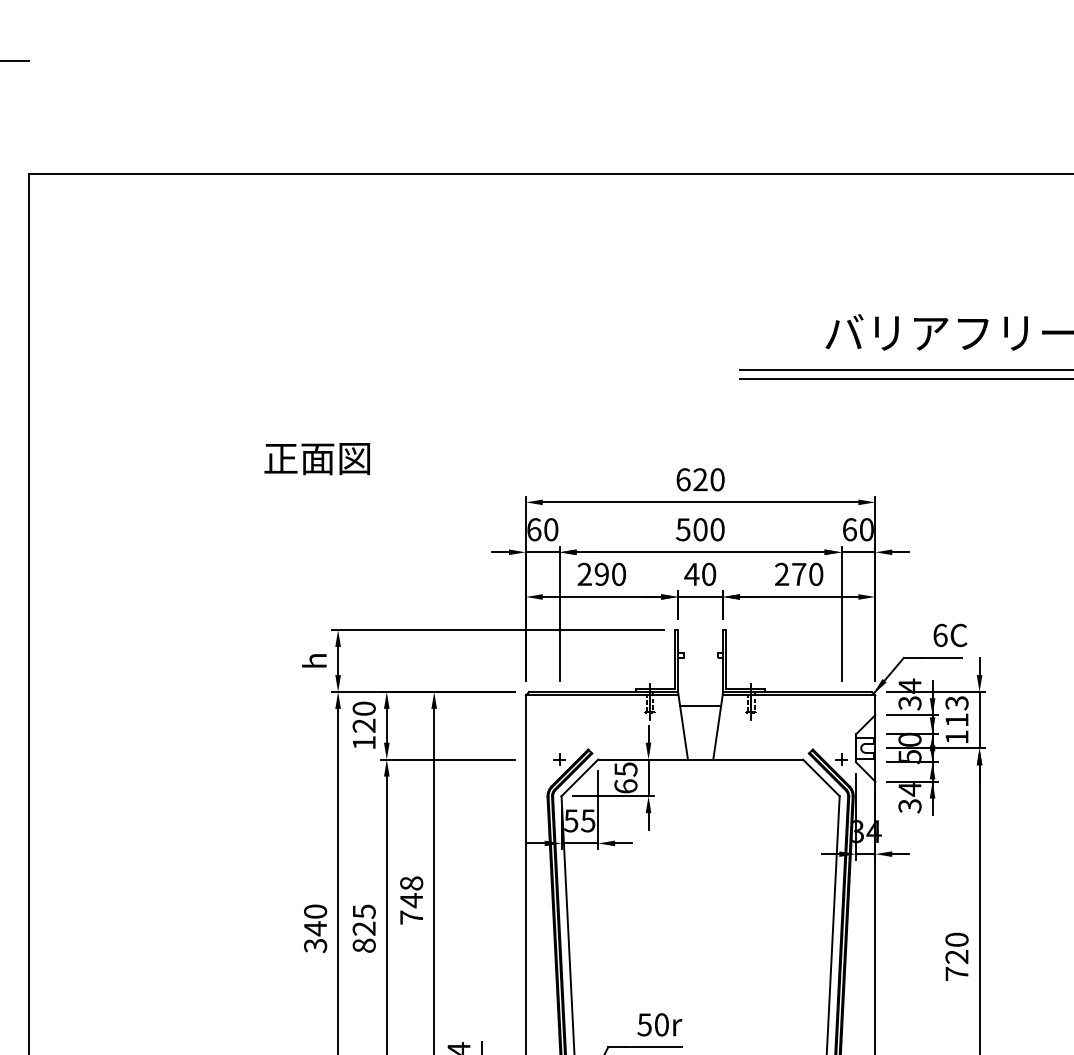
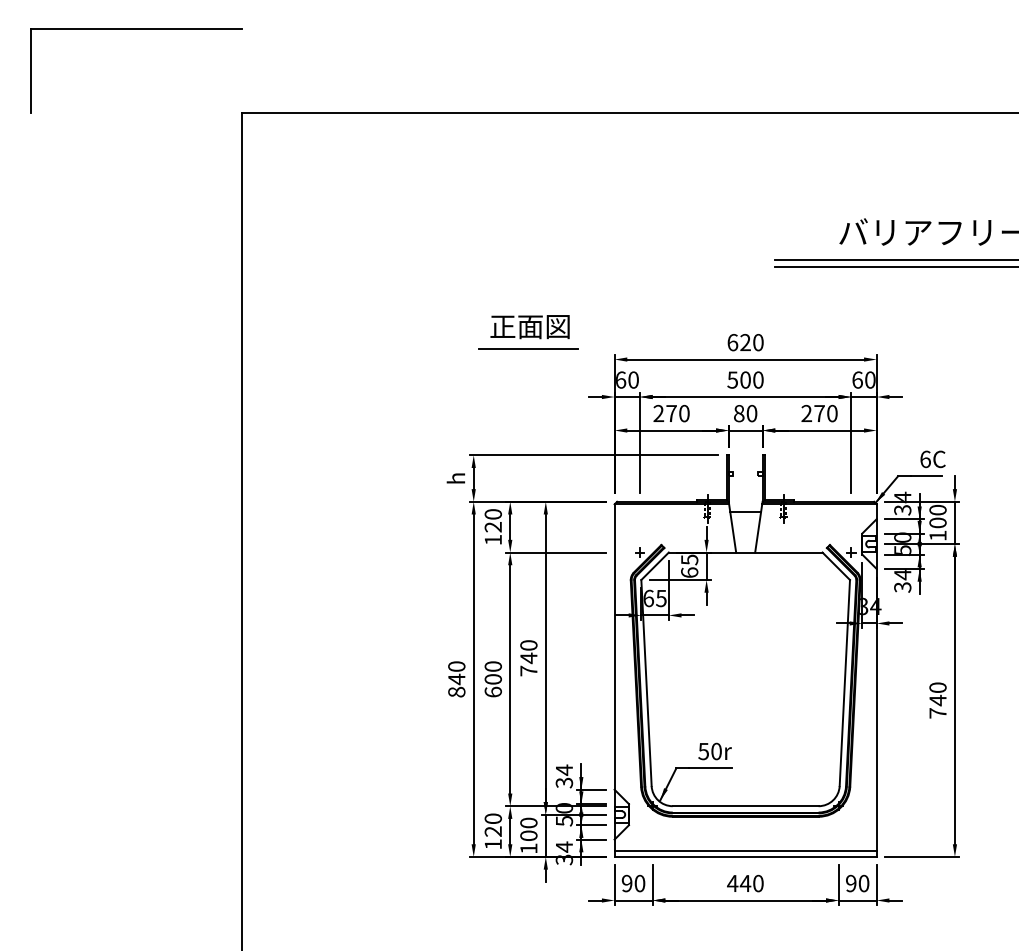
text: (316, 459) -> (529, 327), moved
line: (411, 488) -> (528, 349), added
text: (601, 574) -> (671, 413), 290 -> 270
text: (691, 574) -> (738, 413), 40 -> 80
text: (956, 711) -> (937, 516), 113 -> 100
text: (571, 820) -> (648, 598), 55 -> 65
text: (411, 883) -> (528, 645), 748 -> 740
text: (363, 928) -> (492, 679), 825 -> 600
text: (315, 944) -> (456, 691), 340 -> 840
text: (956, 956) -> (937, 700), 720 -> 740

